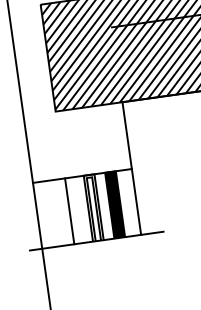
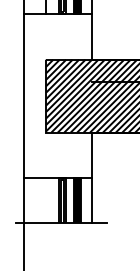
line: (70, 210) -> (46, 200), removed

